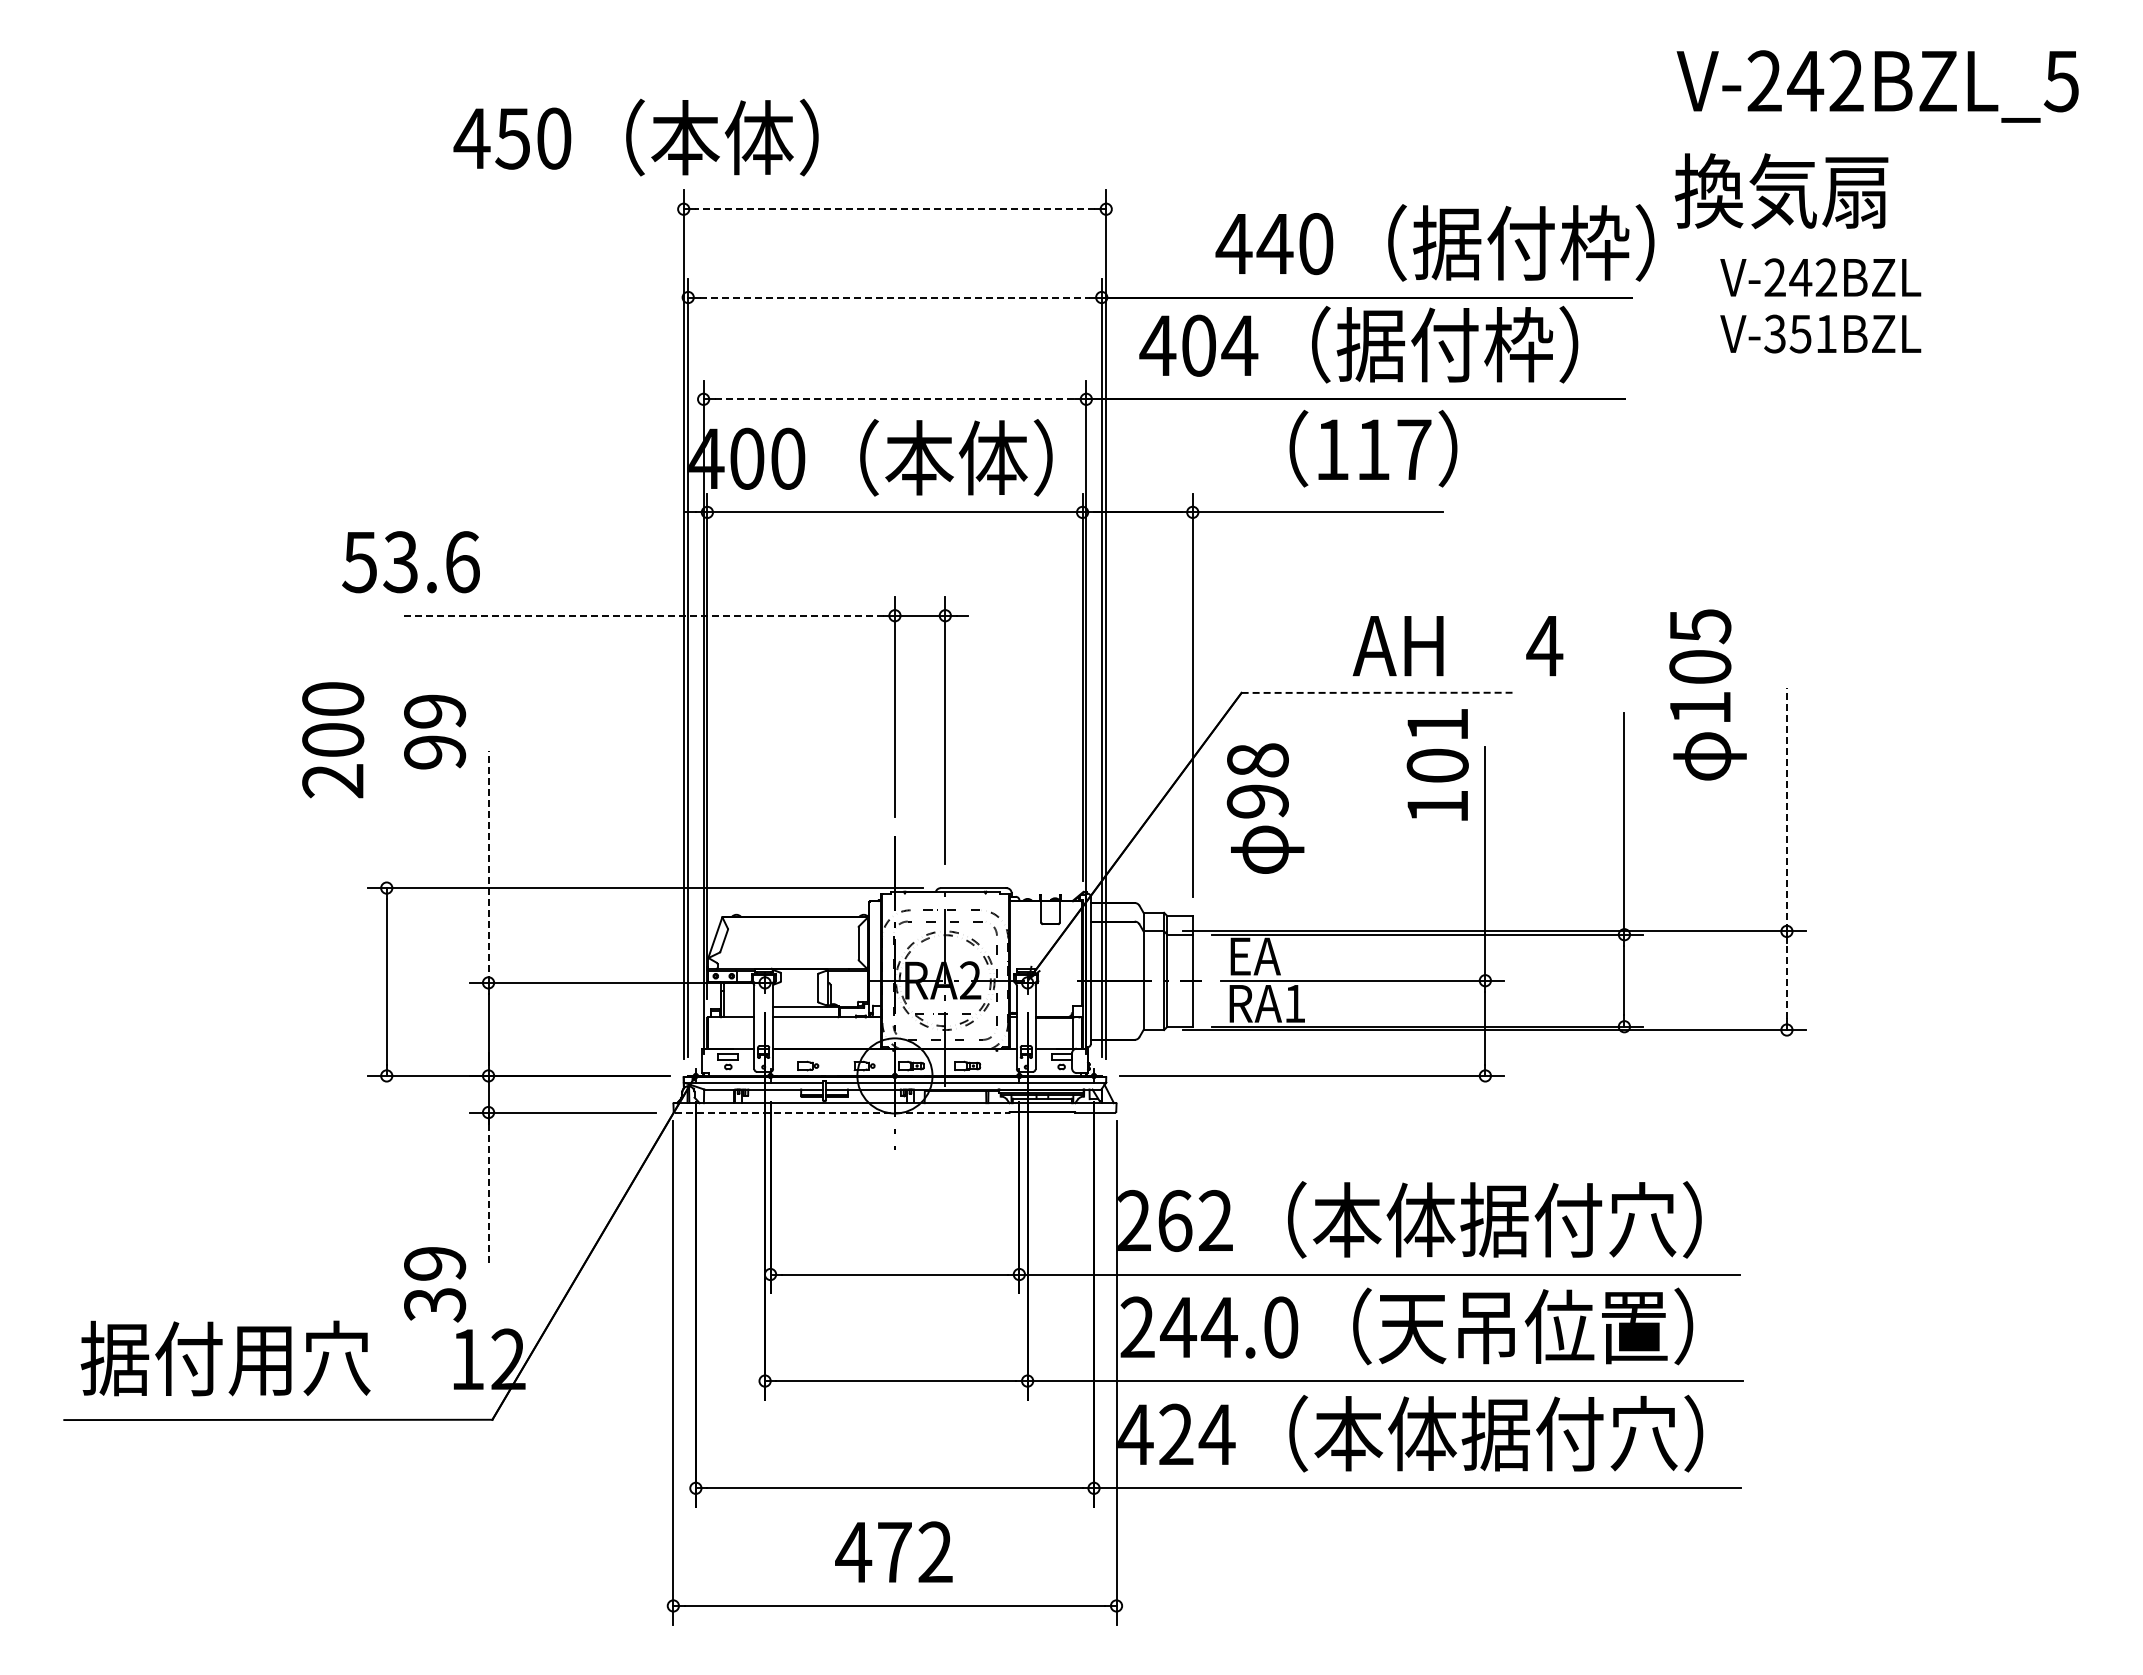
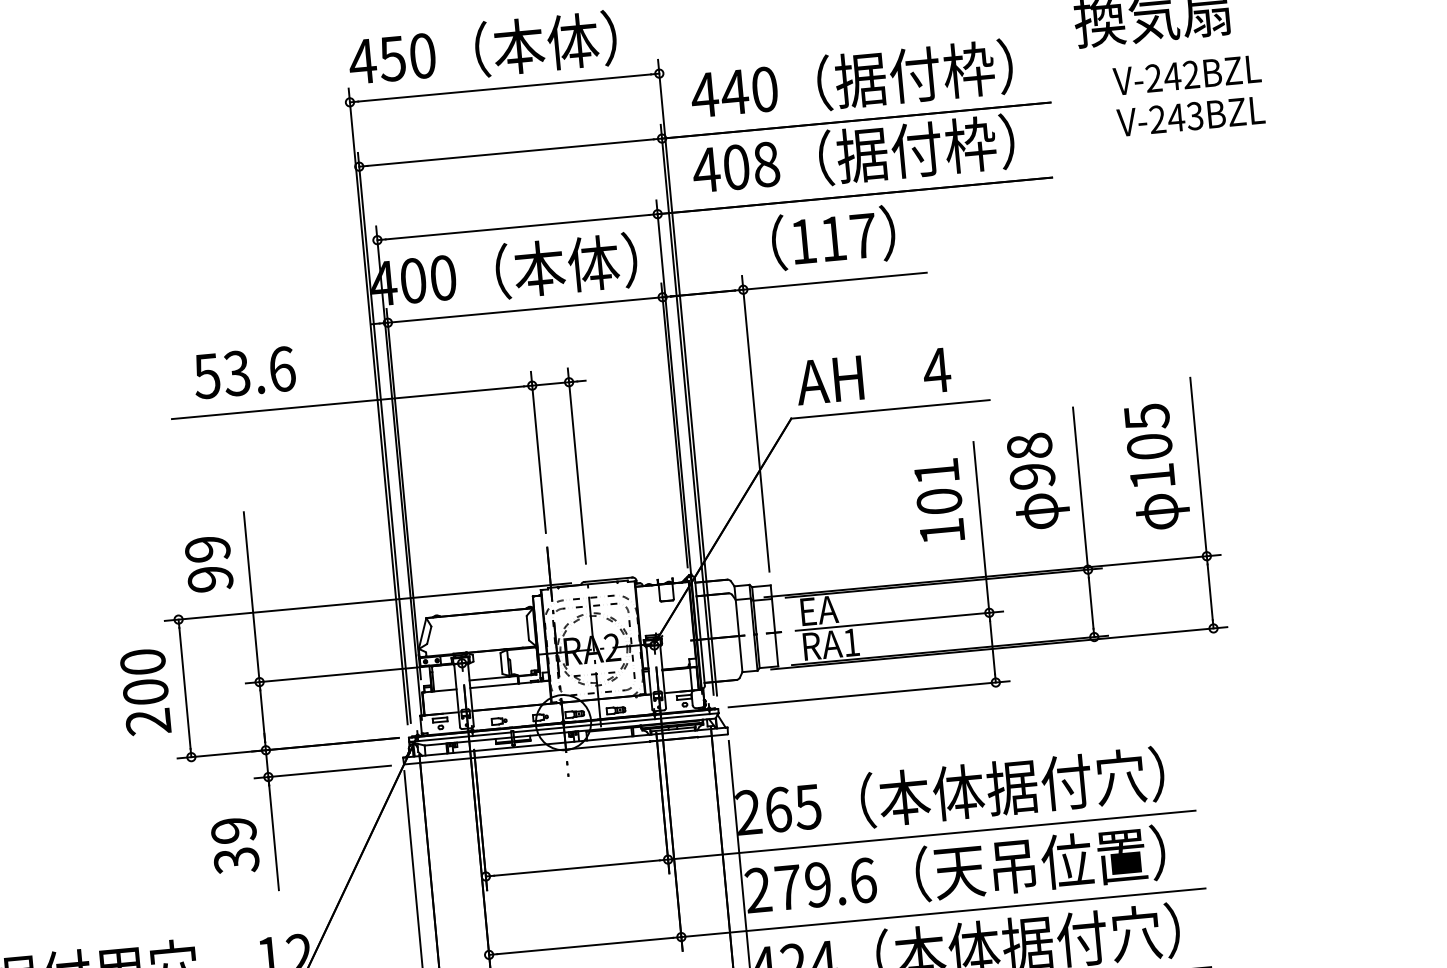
text: (635, 137) -> (482, 49), moved
line: (894, 209) -> (504, 88), dashed -> solid
text: (1434, 242) -> (851, 80), moved
line: (895, 297) -> (511, 152), dashed -> solid
text: (1800, 333) -> (1176, 117), V-351BZL -> V-243BZL
text: (1239, 345) -> (766, 164), 404 -> 408
line: (895, 399) -> (517, 227), dashed -> solid
text: (1373, 448) -> (833, 237), moved
text: (410, 562) -> (244, 373), moved
line: (642, 615) -> (347, 402), dashed -> solid
text: (1457, 646) -> (873, 376), moved
line: (1377, 692) -> (890, 409), dashed -> solid
text: (1707, 694) -> (1156, 466), moved
text: (435, 731) -> (209, 563), moved
text: (333, 740) -> (146, 692), moved
text: (1437, 764) -> (939, 500), moved
text: (1265, 808) -> (1038, 481), moved
line: (1786, 809) -> (1198, 466), dashed -> solid
line: (488, 866) -> (251, 596), dashed -> solid
line: (1786, 980) -> (1209, 592), dashed -> solid
line: (842, 1112) -> (527, 752), dashed -> solid
line: (488, 1195) -> (273, 837), dashed -> solid
text: (1214, 1220) -> (807, 806), 262 -> 265
text: (435, 1284) -> (235, 845), moved
text: (1229, 1327) -> (825, 884), 244.0 -> 279.6

